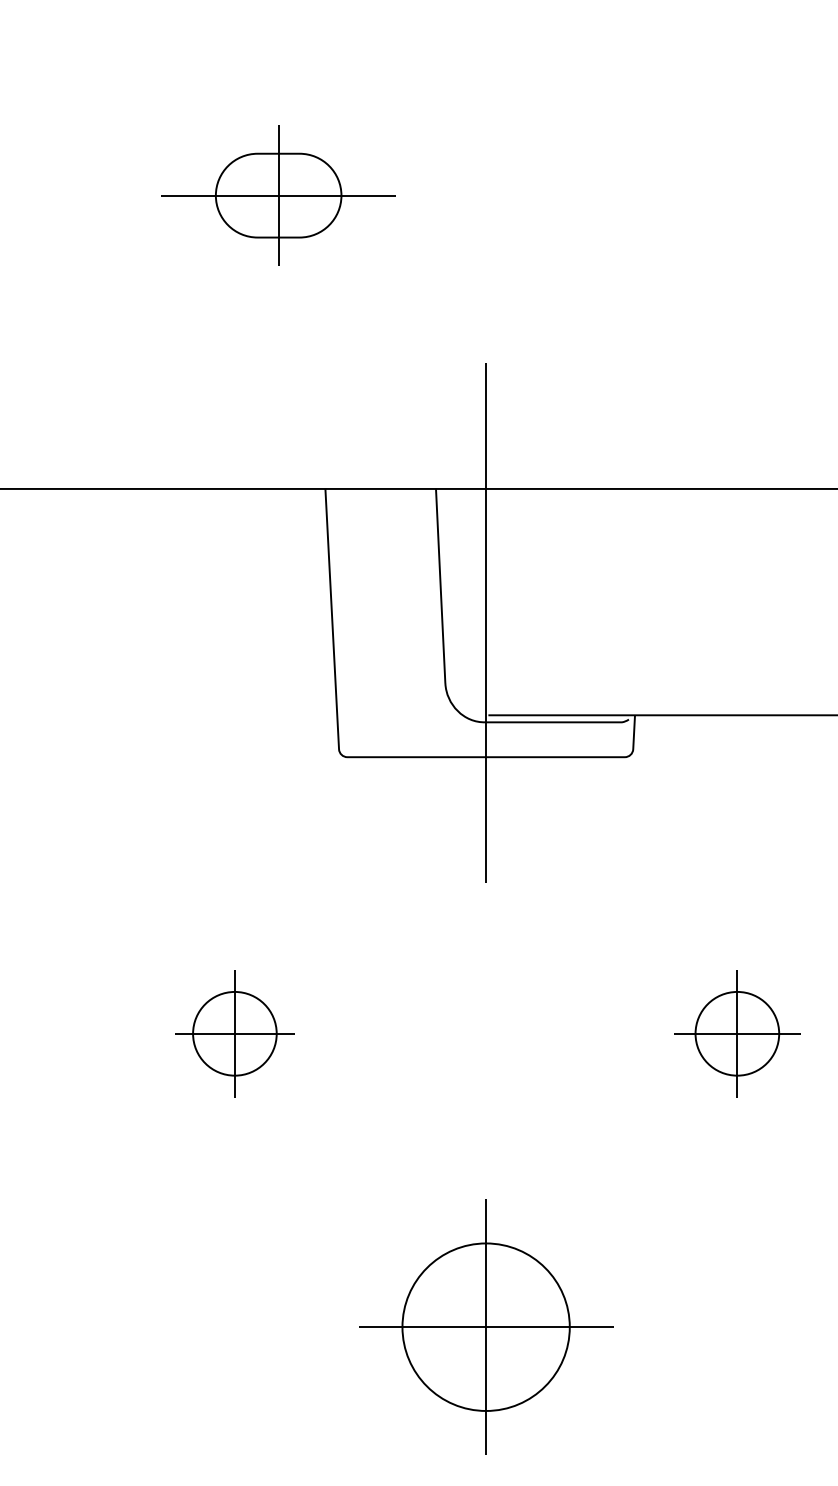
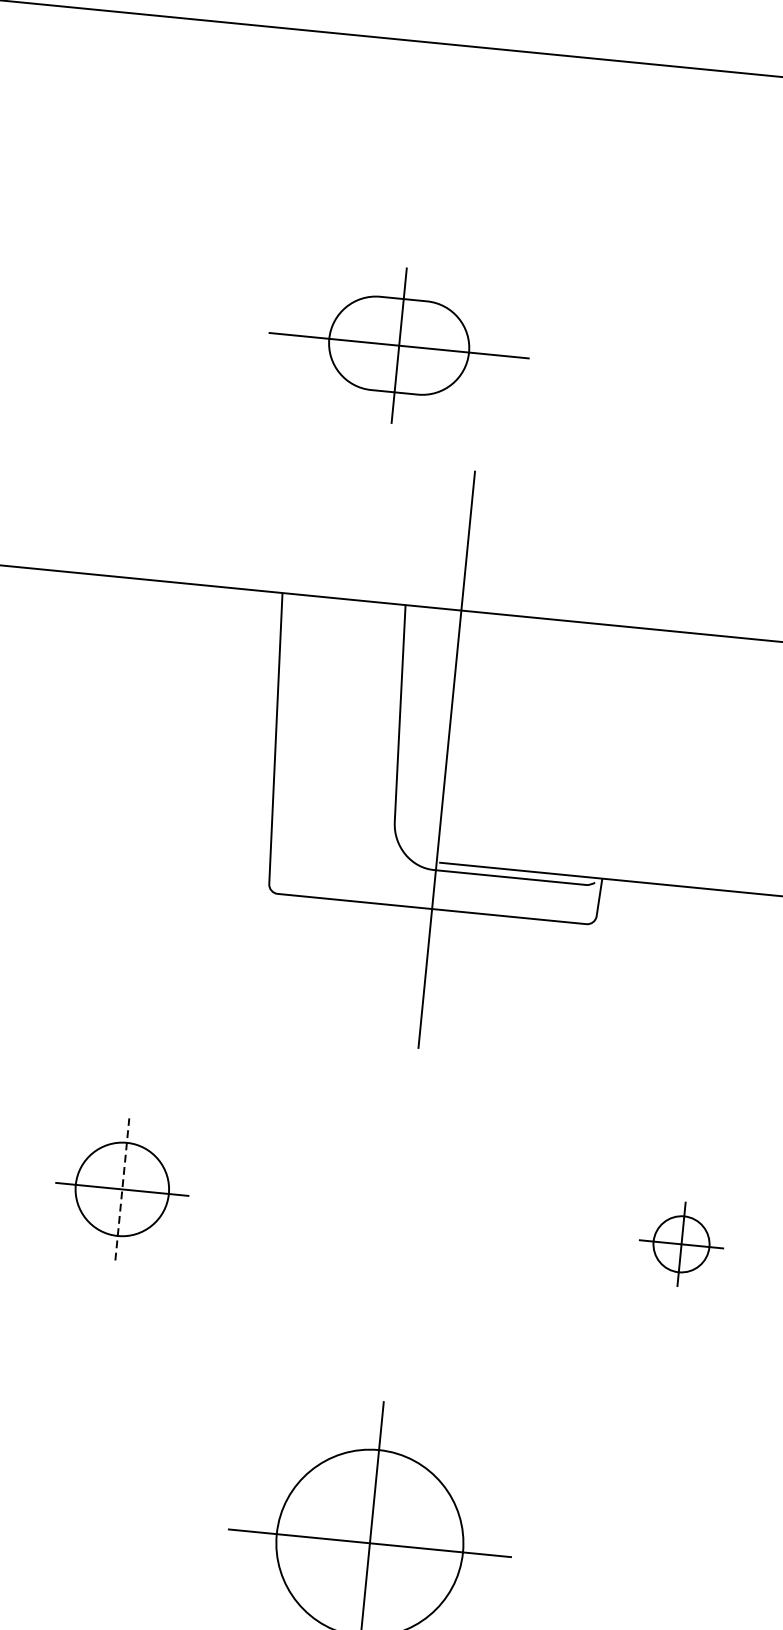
part: (278, 195) -> (398, 345), moved
line: (234, 1033) -> (121, 1189), solid -> dashed
part: (737, 1033) -> (681, 1243), size x0.6

